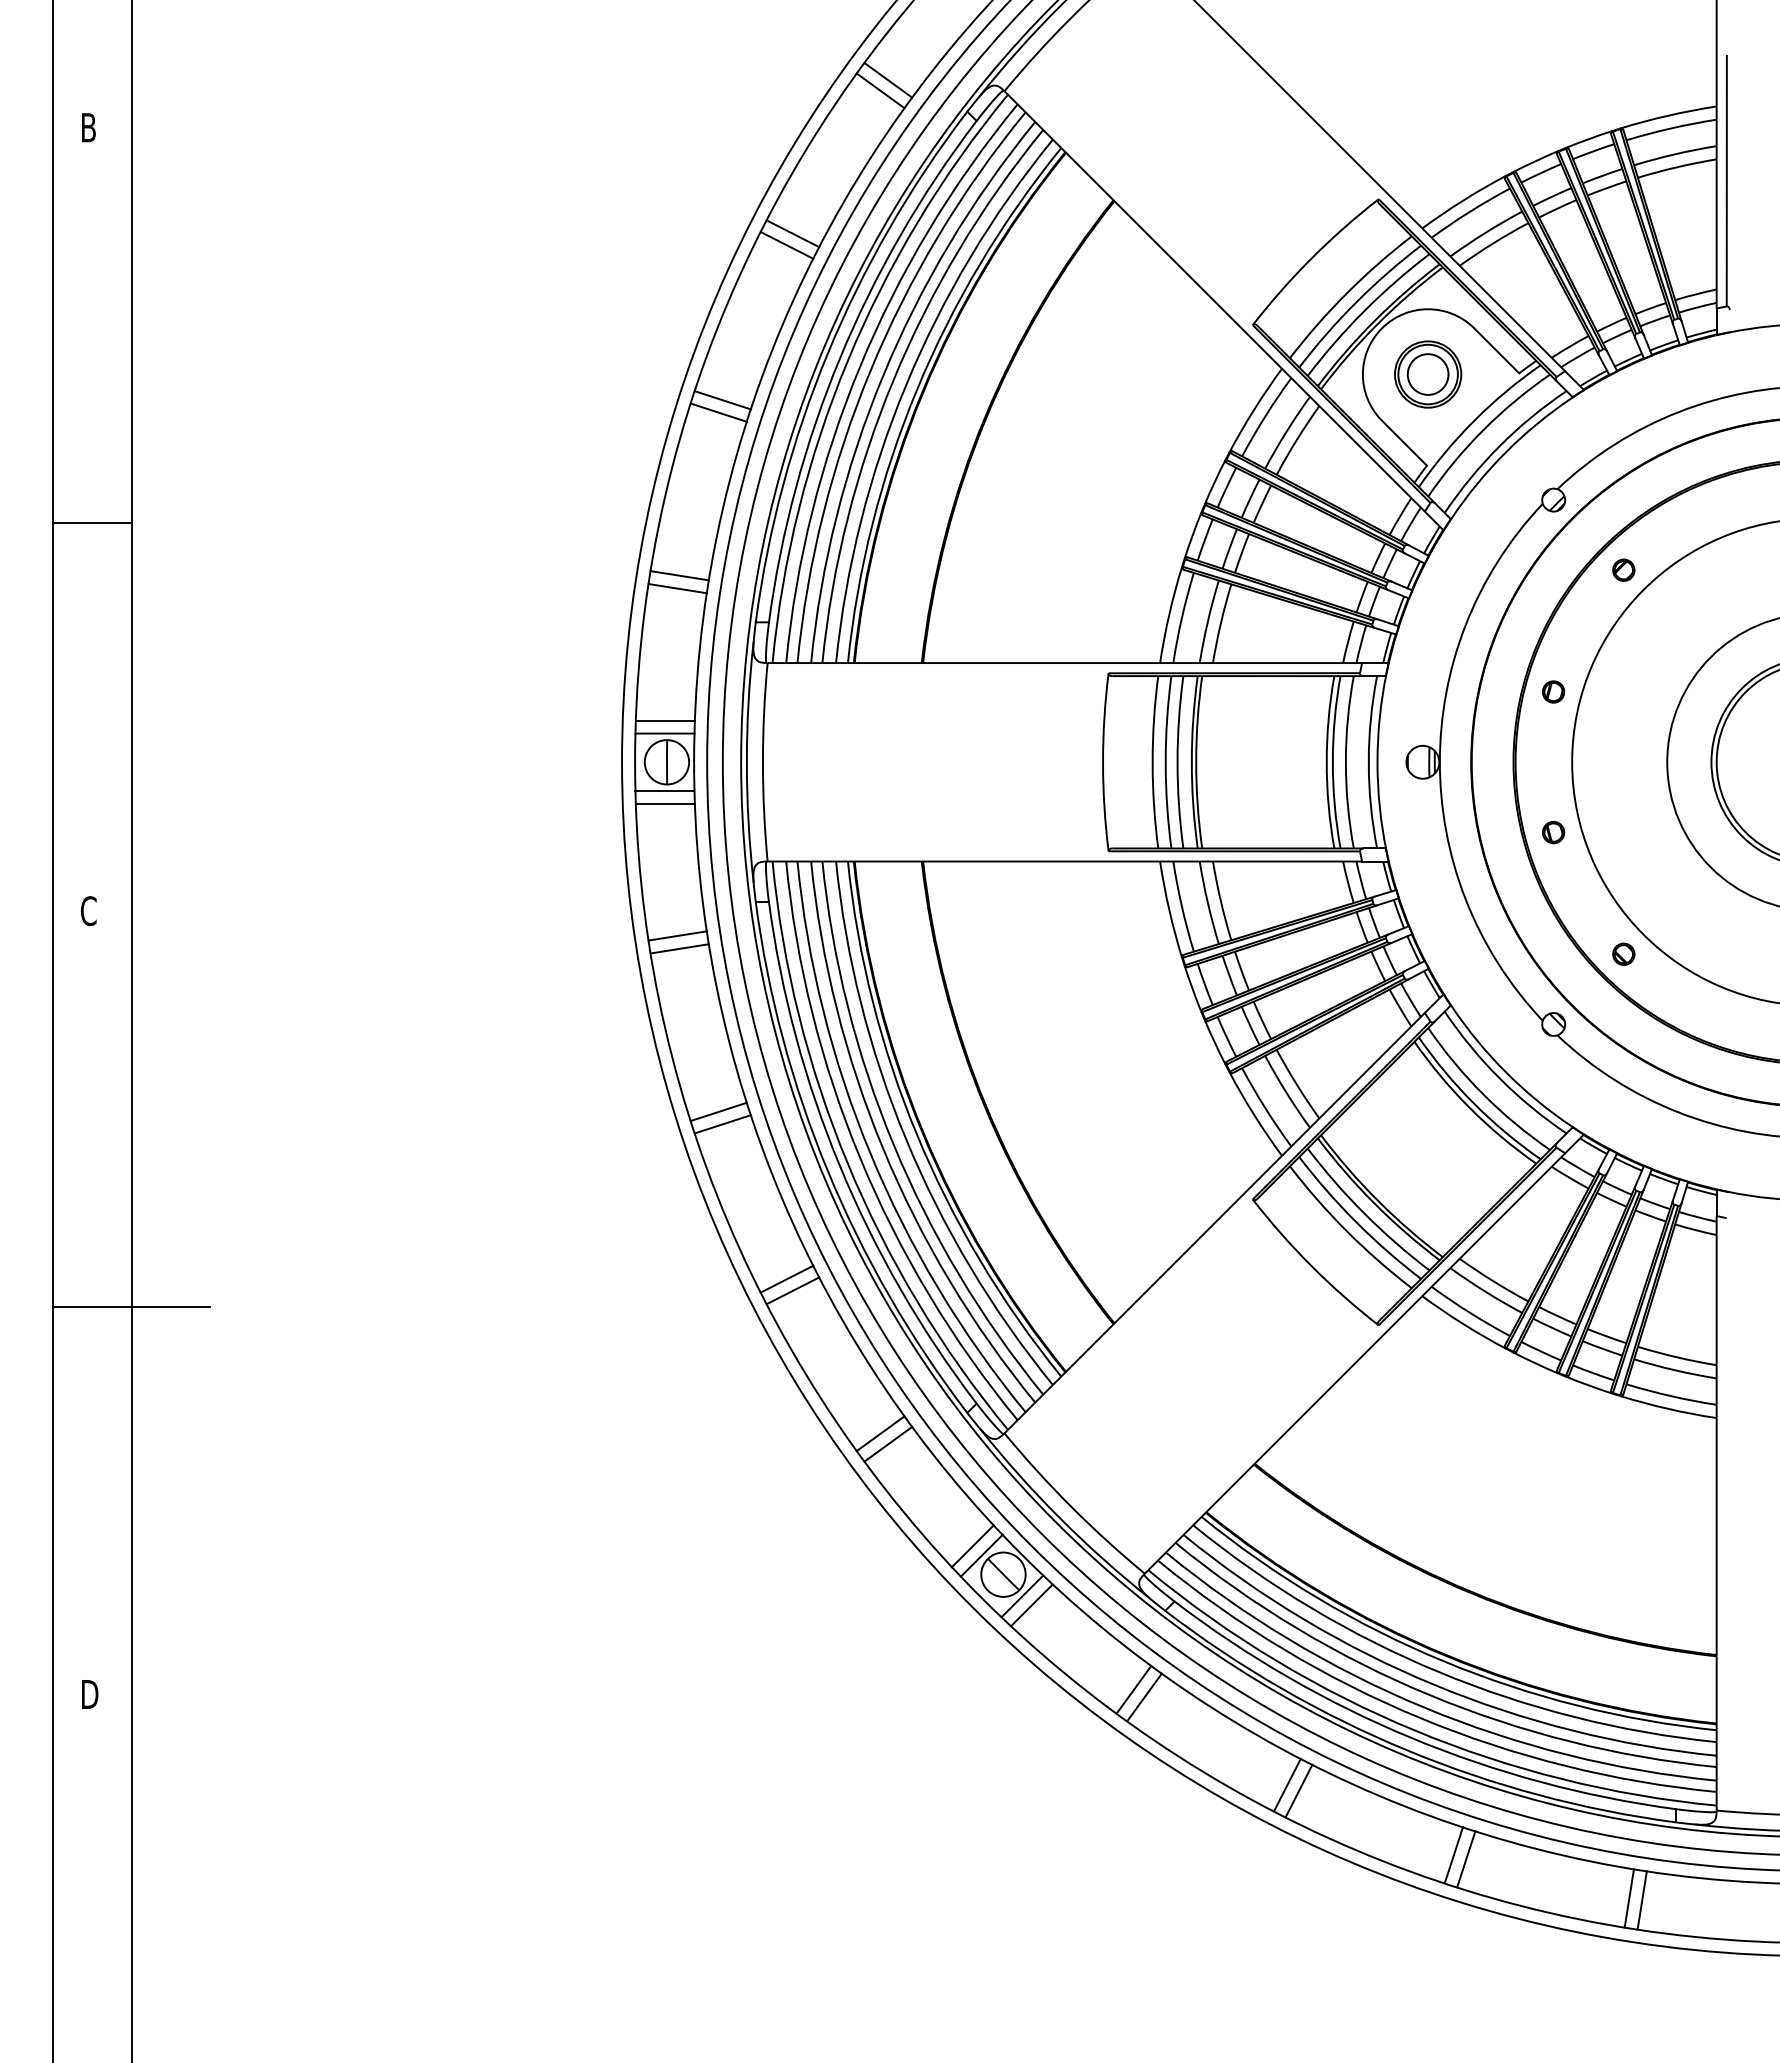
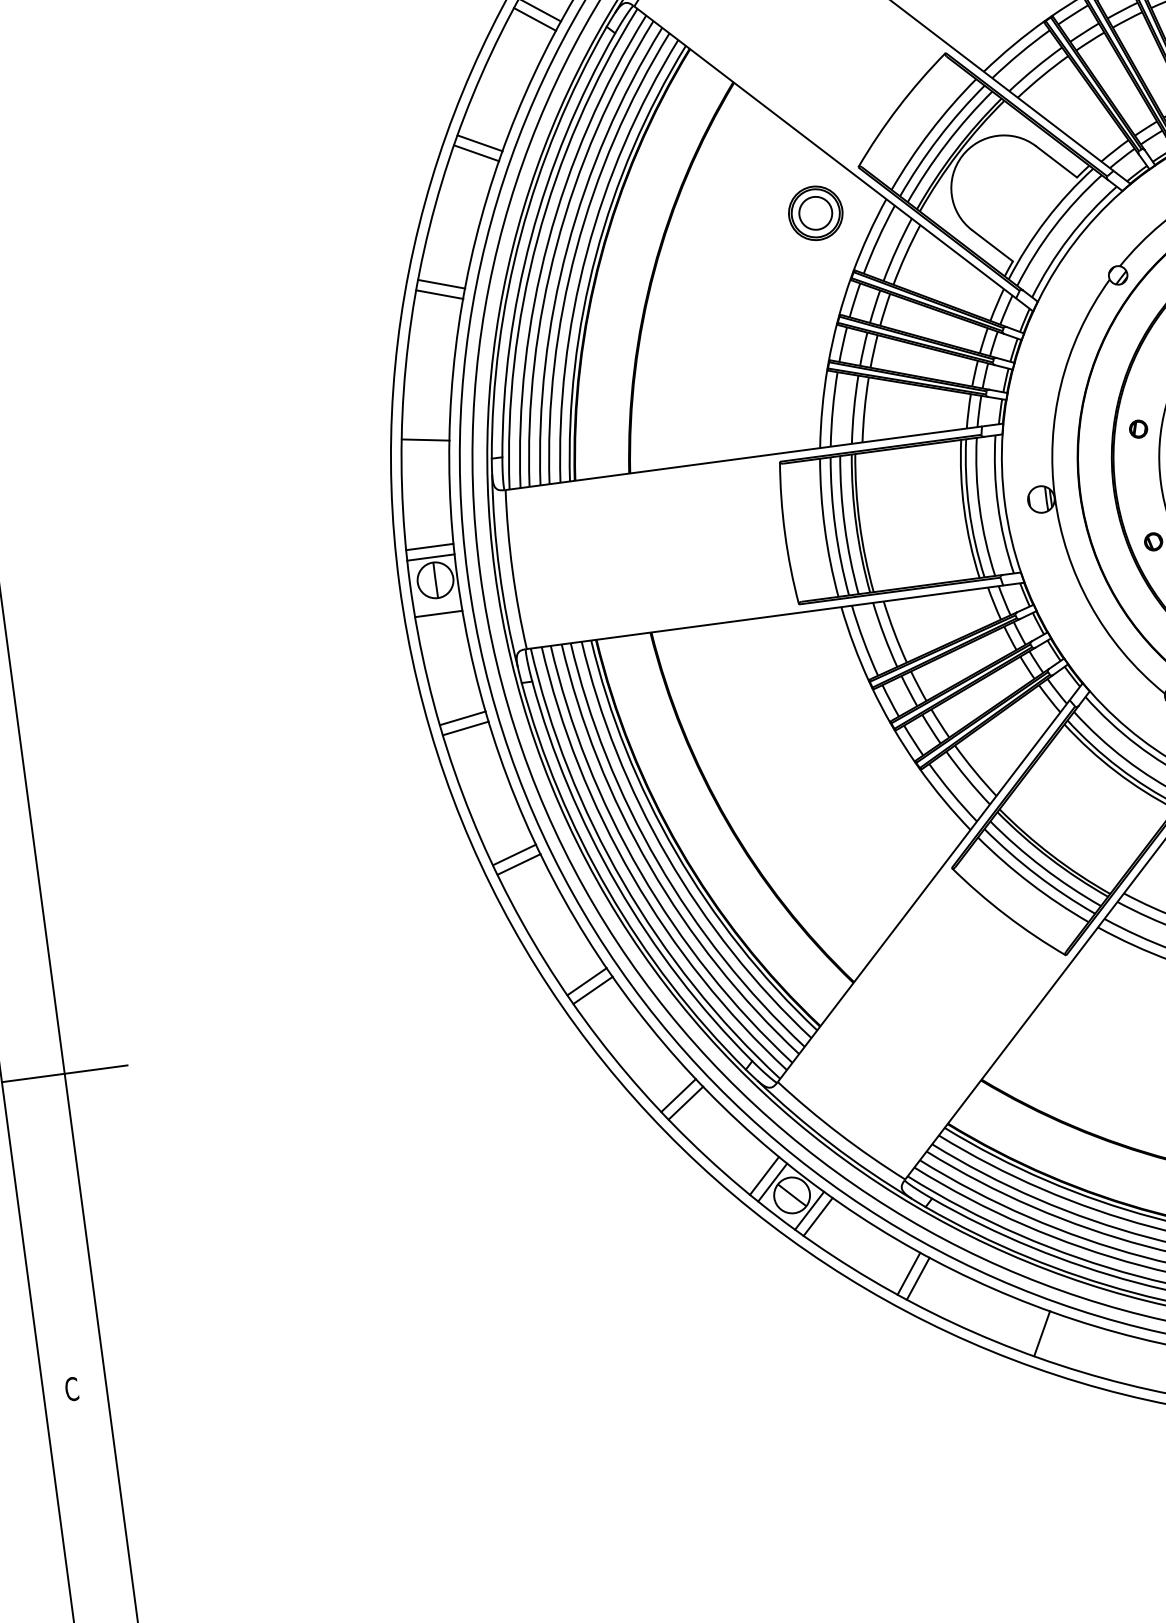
part: (1428, 374) -> (816, 213), moved
line: (679, 575) -> (425, 429), removed
line: (664, 791) -> (436, 604), removed
text: (89, 1694) -> (72, 1389), D -> C
line: (1298, 1790) -> (1051, 1336), removed

